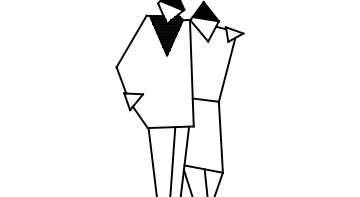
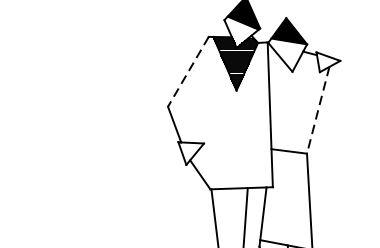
line: (131, 41) -> (188, 71), solid -> dashed
line: (227, 69) -> (318, 109), solid -> dashed

